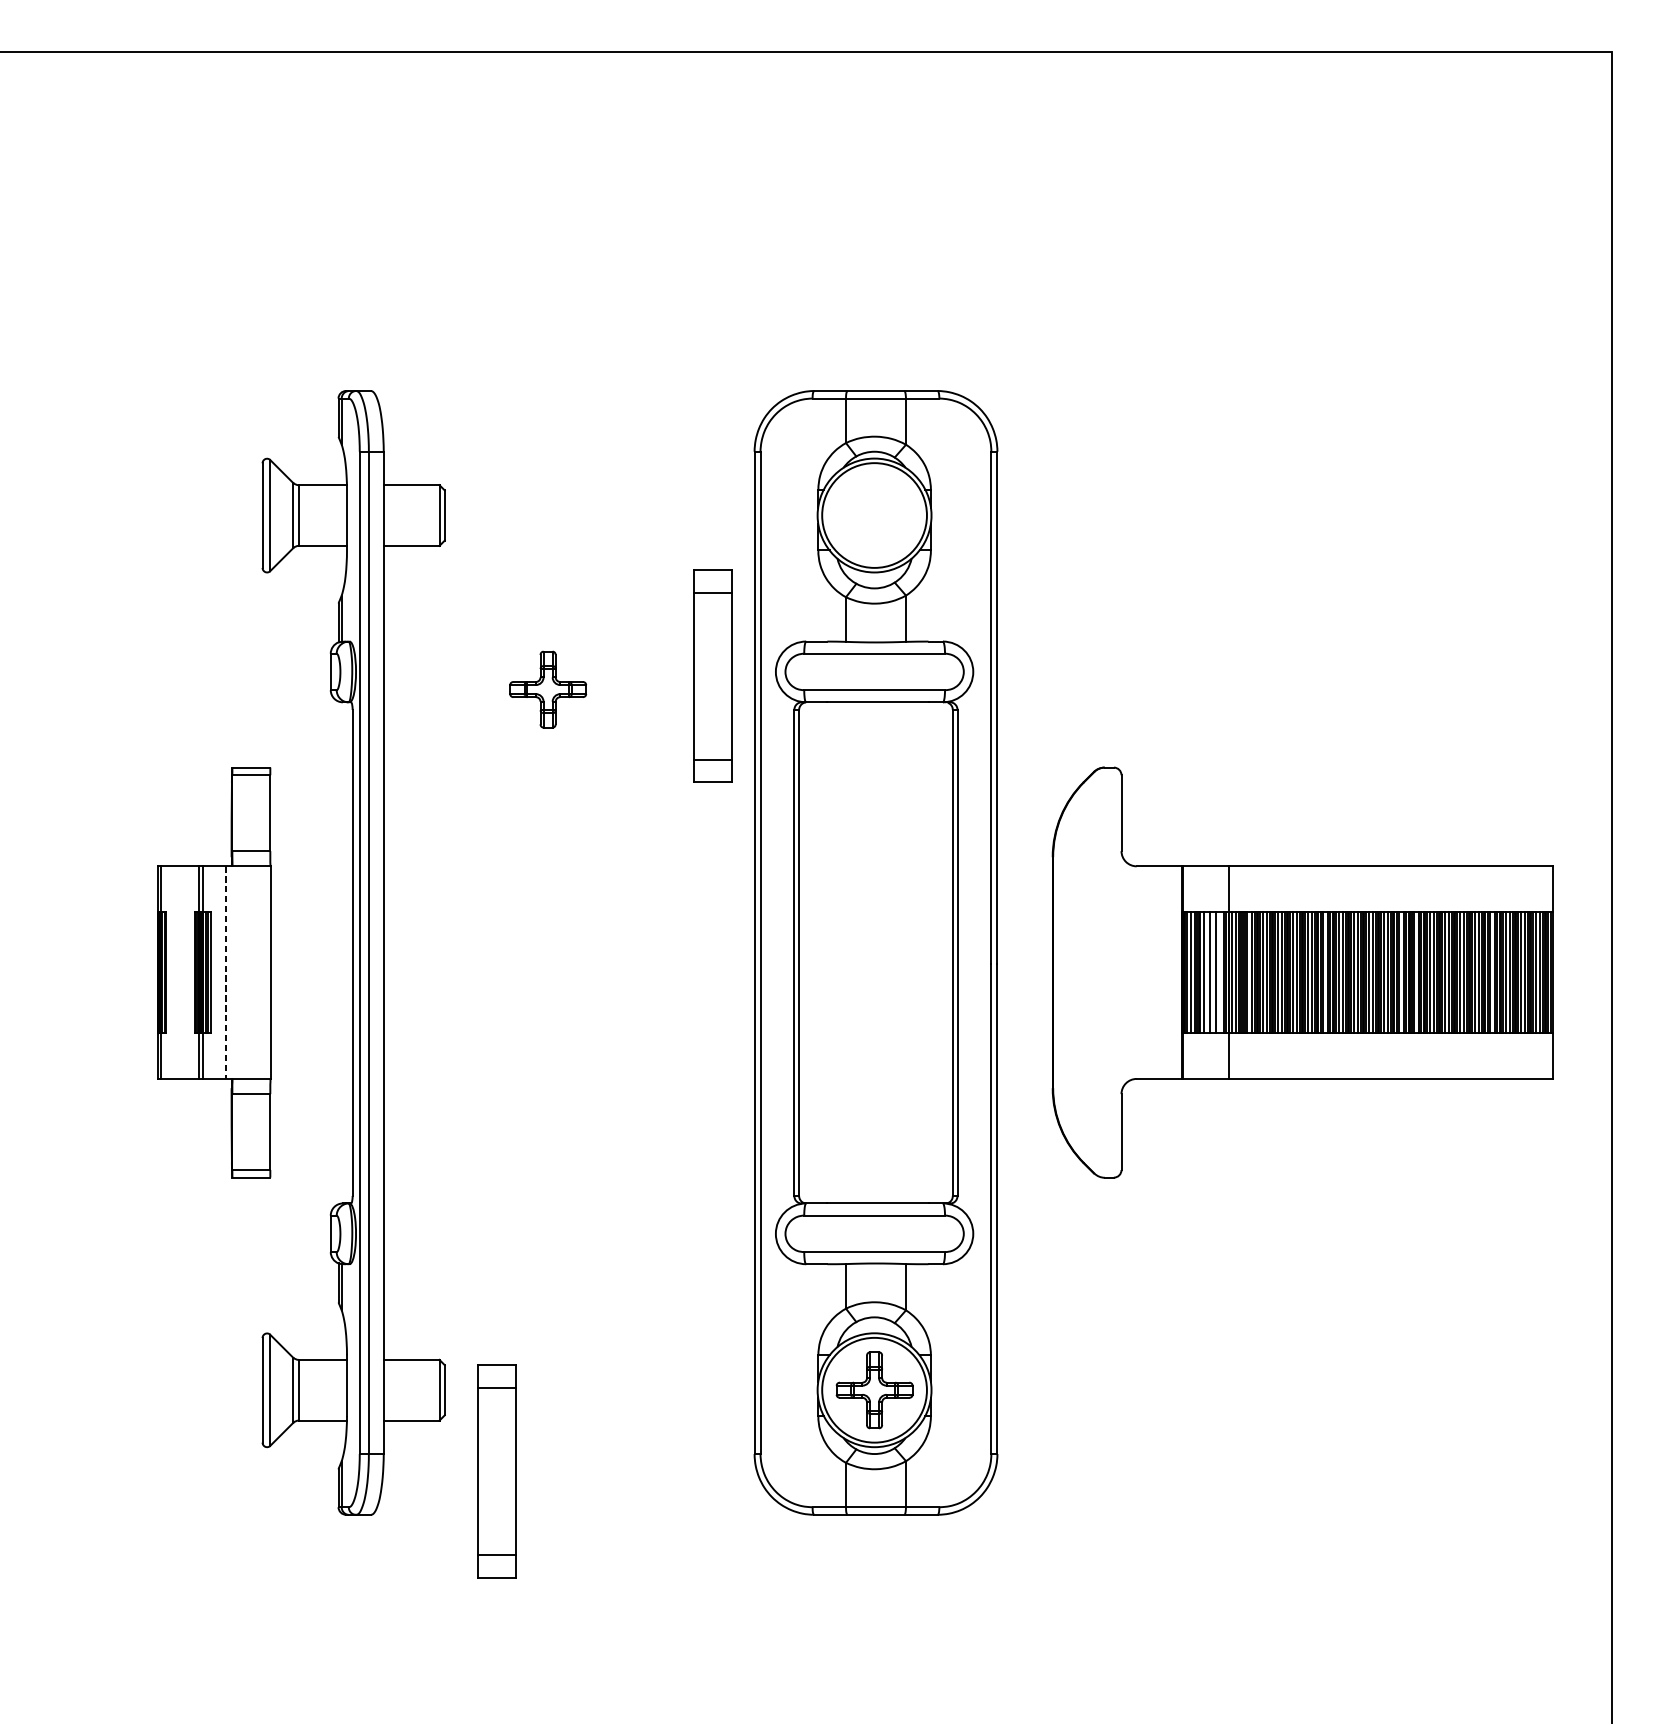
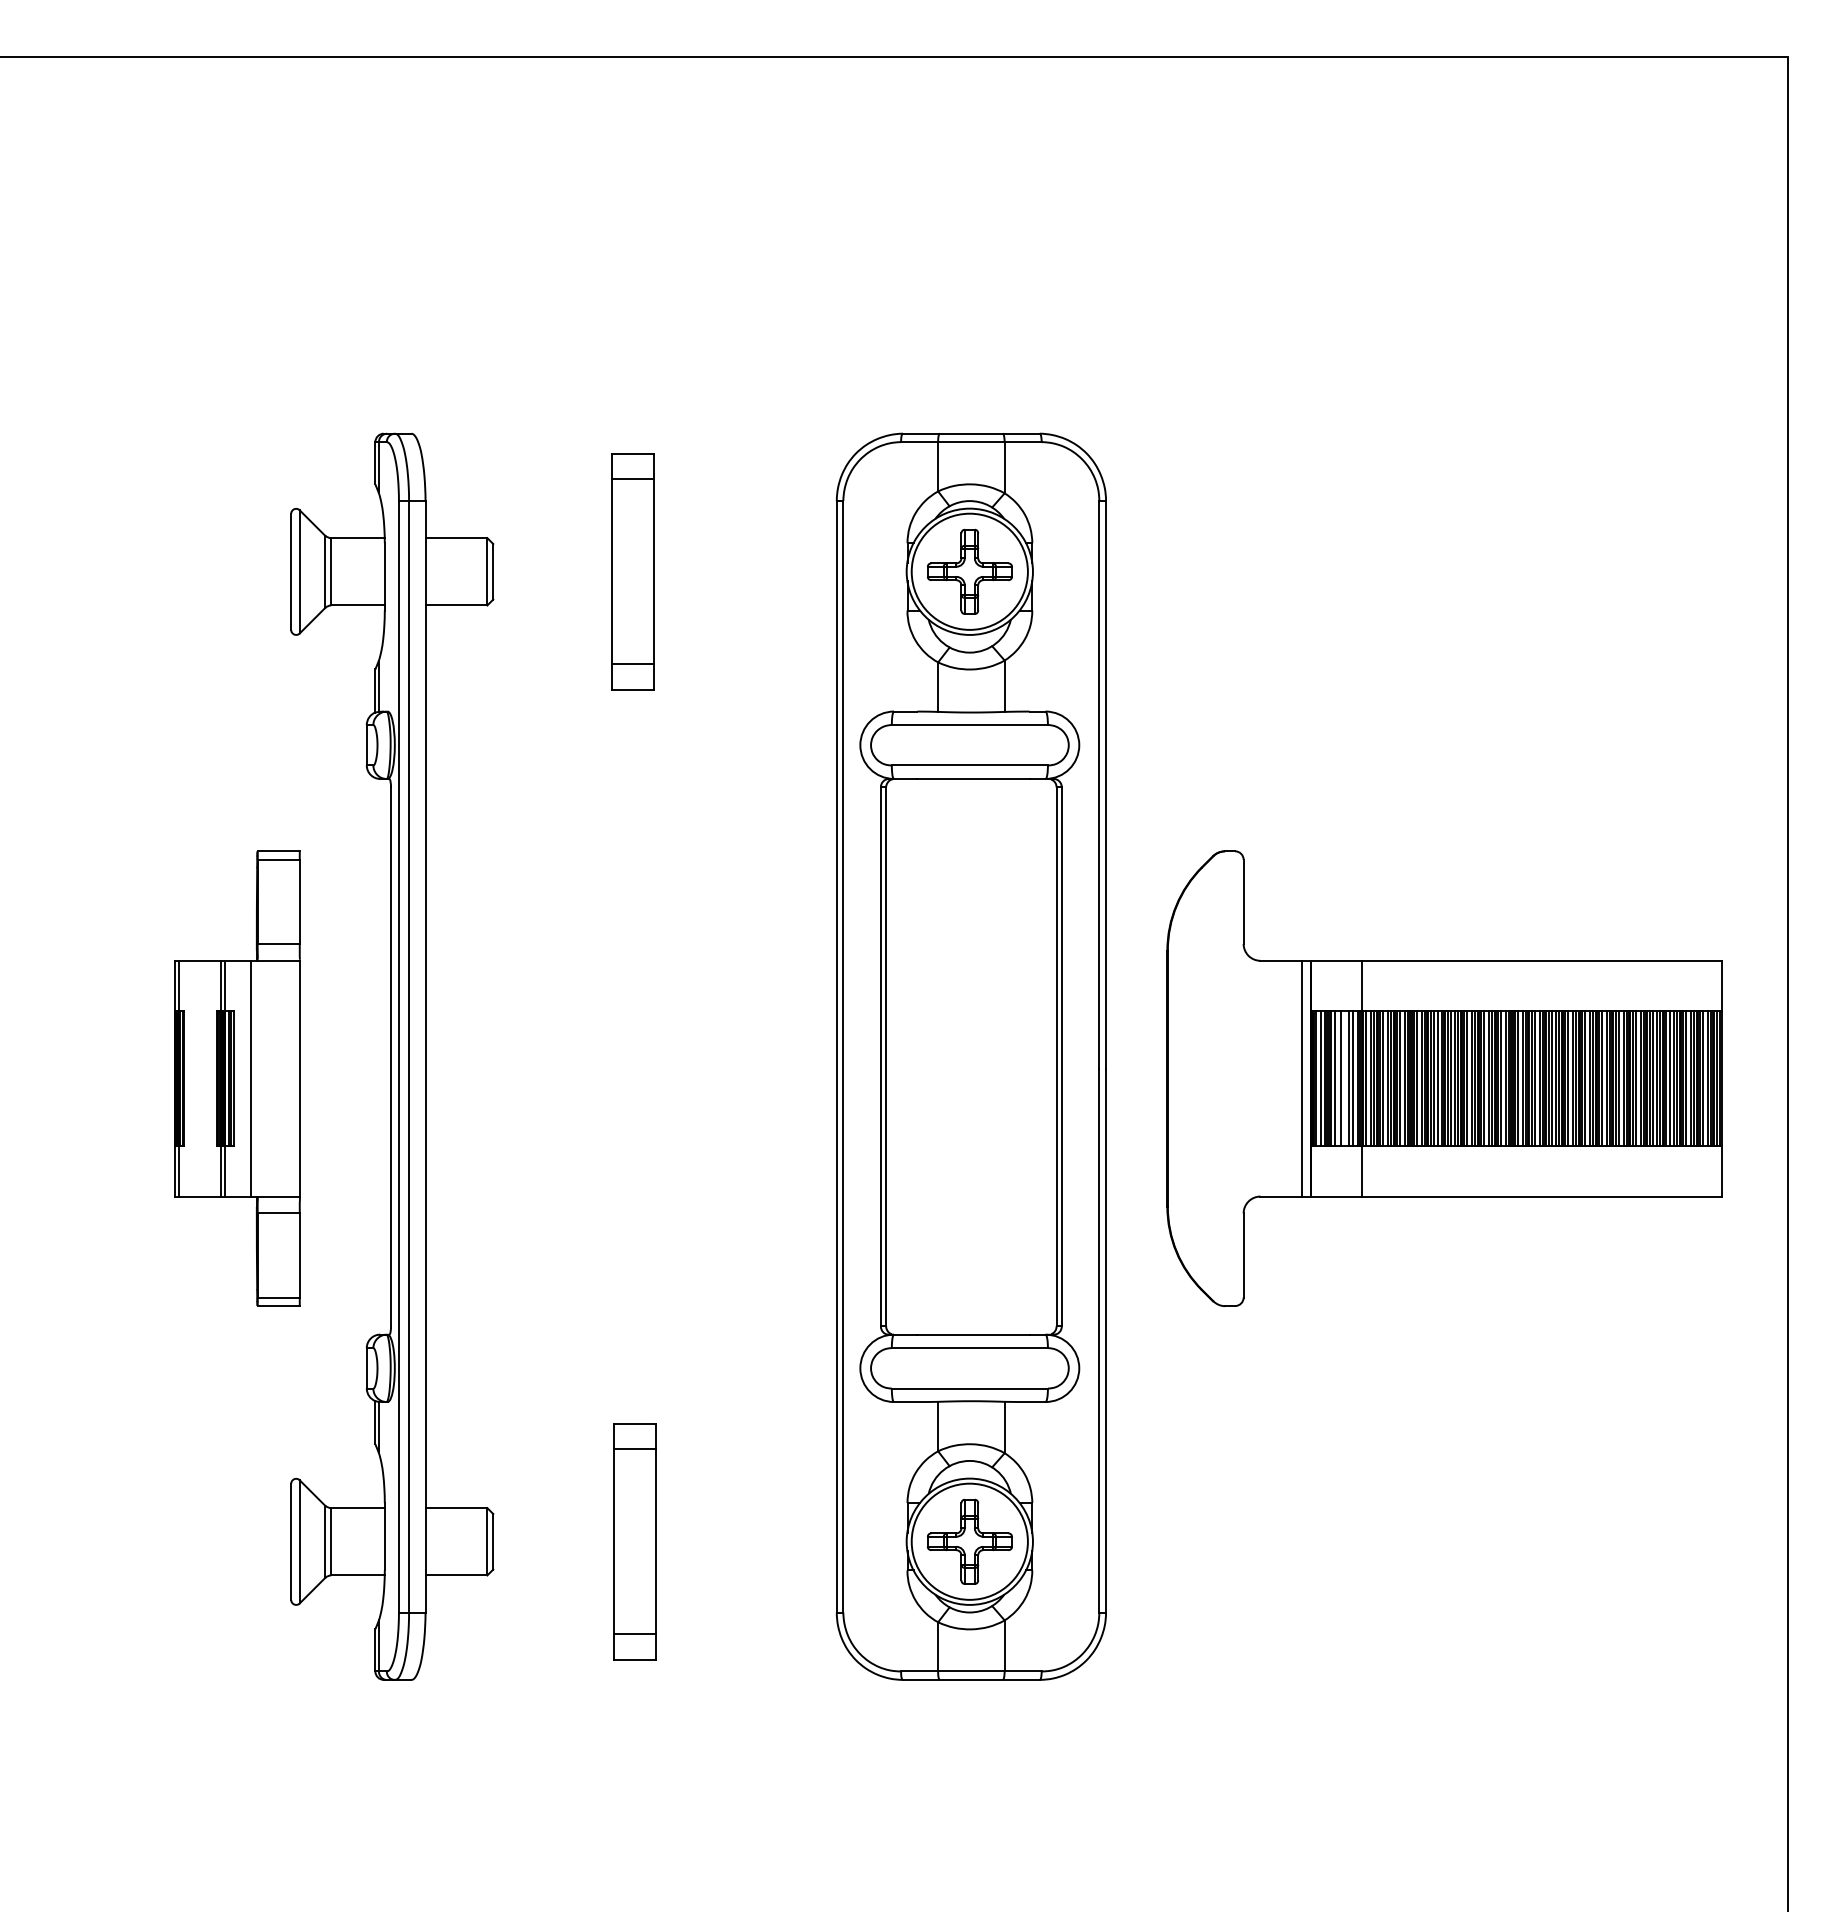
part: (712, 675) -> (632, 571), moved
part: (547, 689) -> (969, 571), moved
line: (225, 972) -> (250, 1078), dashed -> solid
line: (1174, 972) -> (1302, 1078), added
line: (1220, 972) -> (1353, 1078), added
part: (496, 1471) -> (634, 1541), moved

